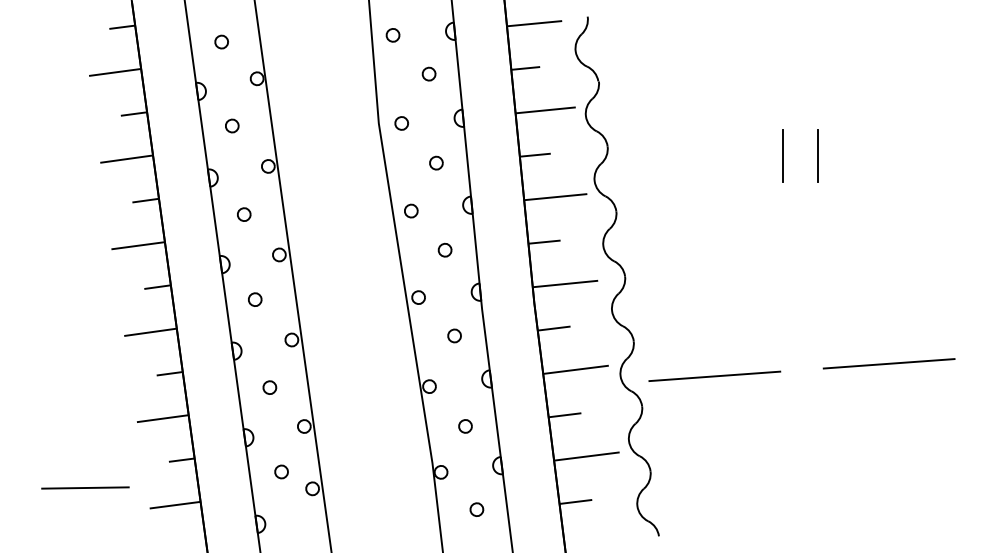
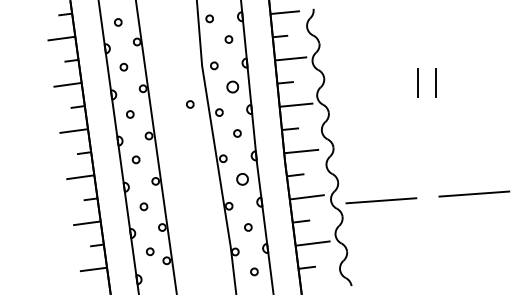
part: (435, 162) -> (232, 86), size x1.6
part: (357, 195) -> (190, 104), added
part: (454, 334) -> (242, 178), size x1.6
line: (85, 486) -> (45, 259), removed

